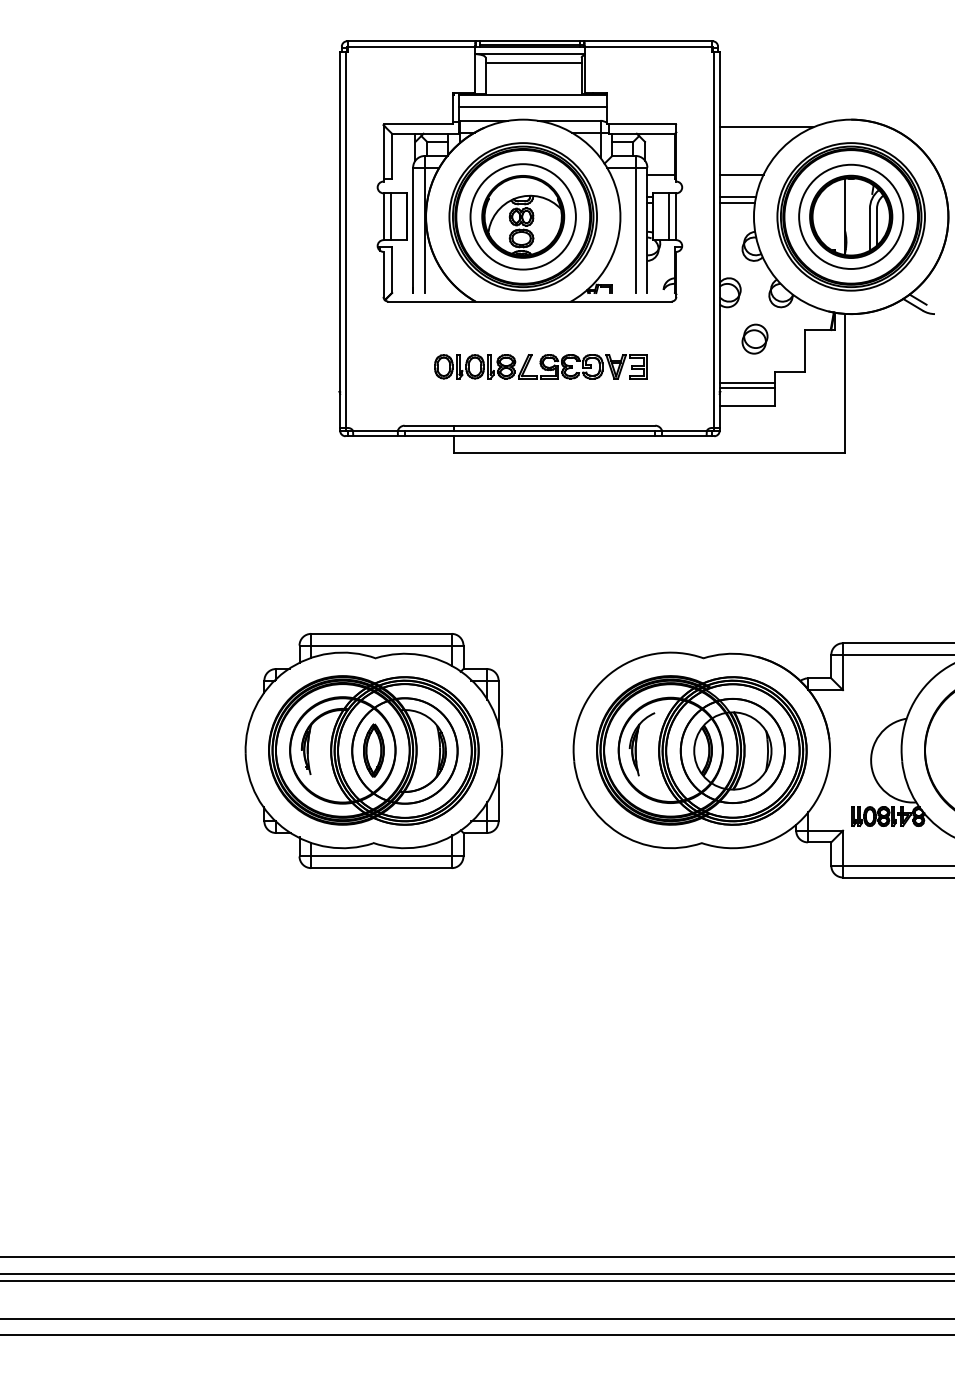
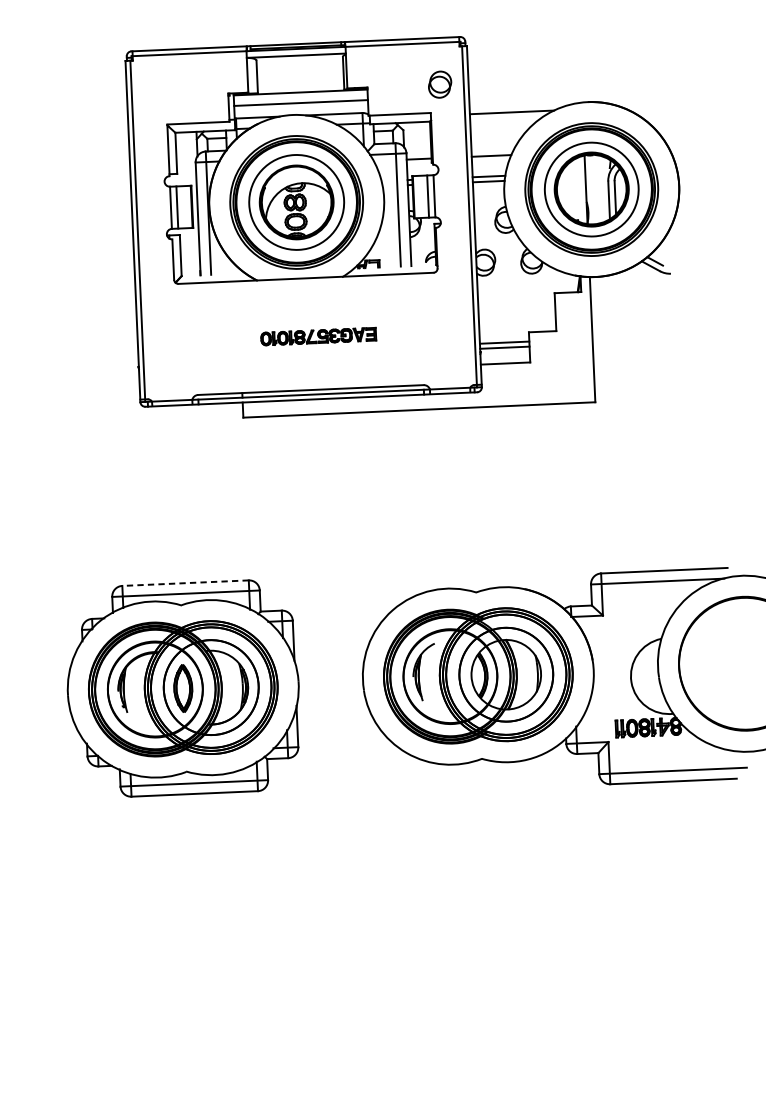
line: (533, 63) -> (299, 64), removed
part: (754, 338) -> (439, 84), moved
part: (540, 366) -> (318, 336), size x0.6
line: (381, 633) -> (185, 582), solid -> dashed

